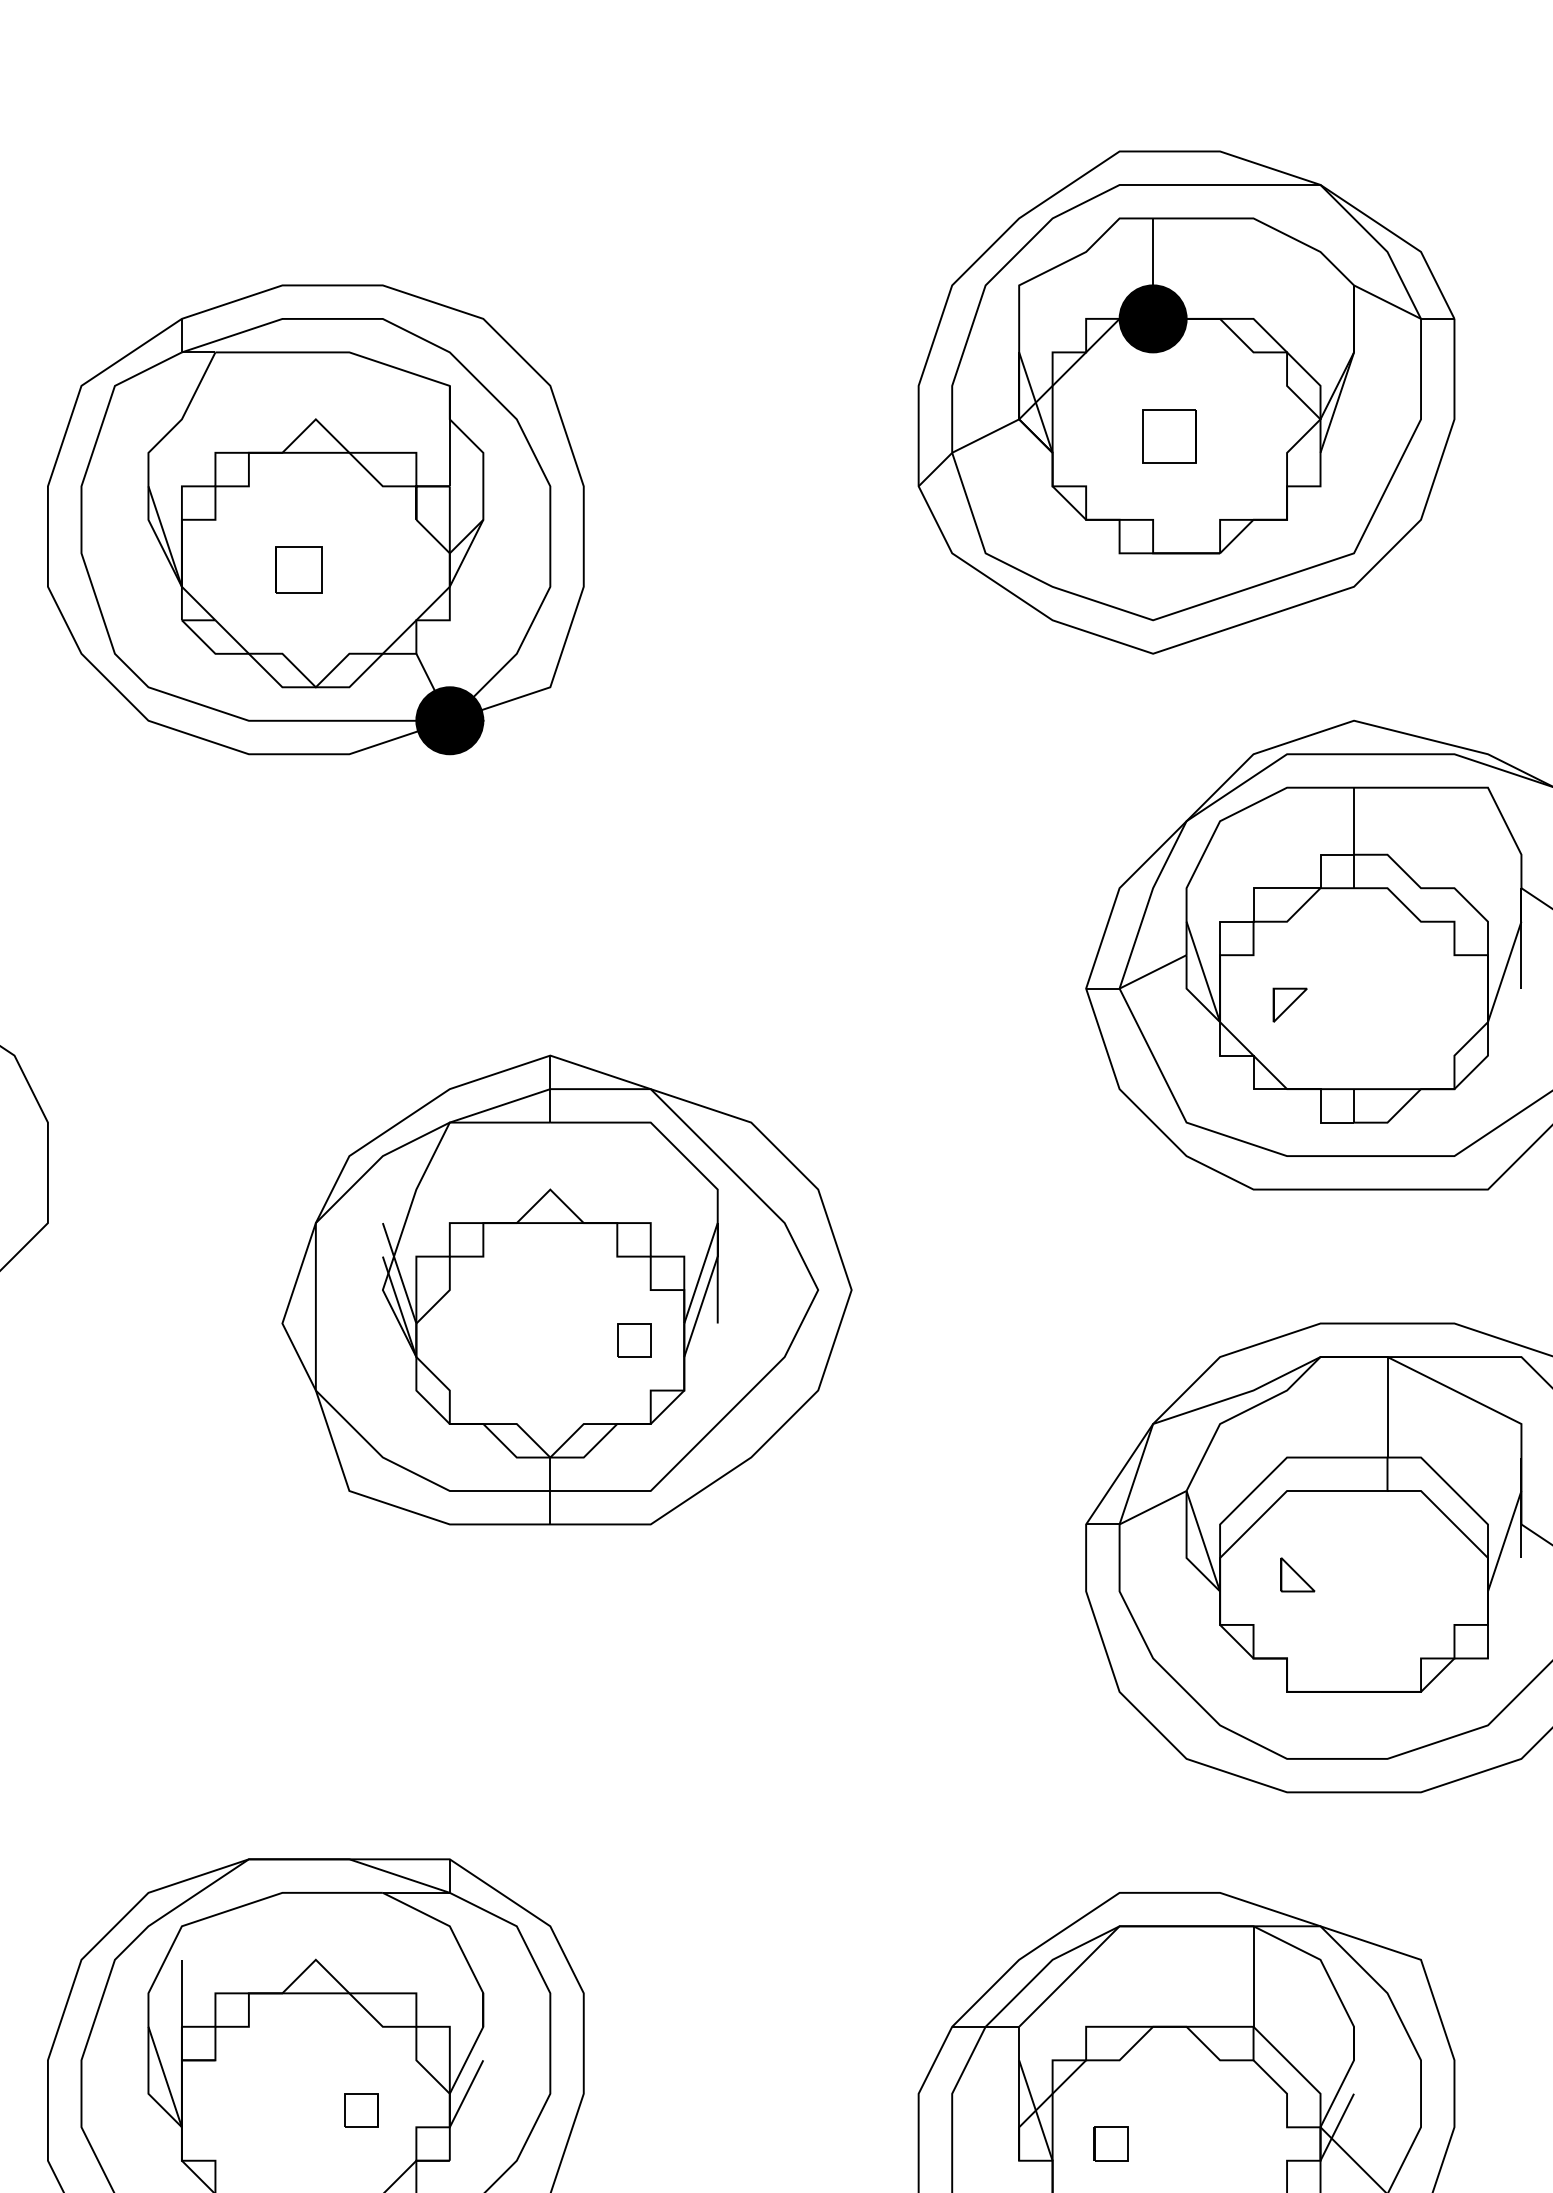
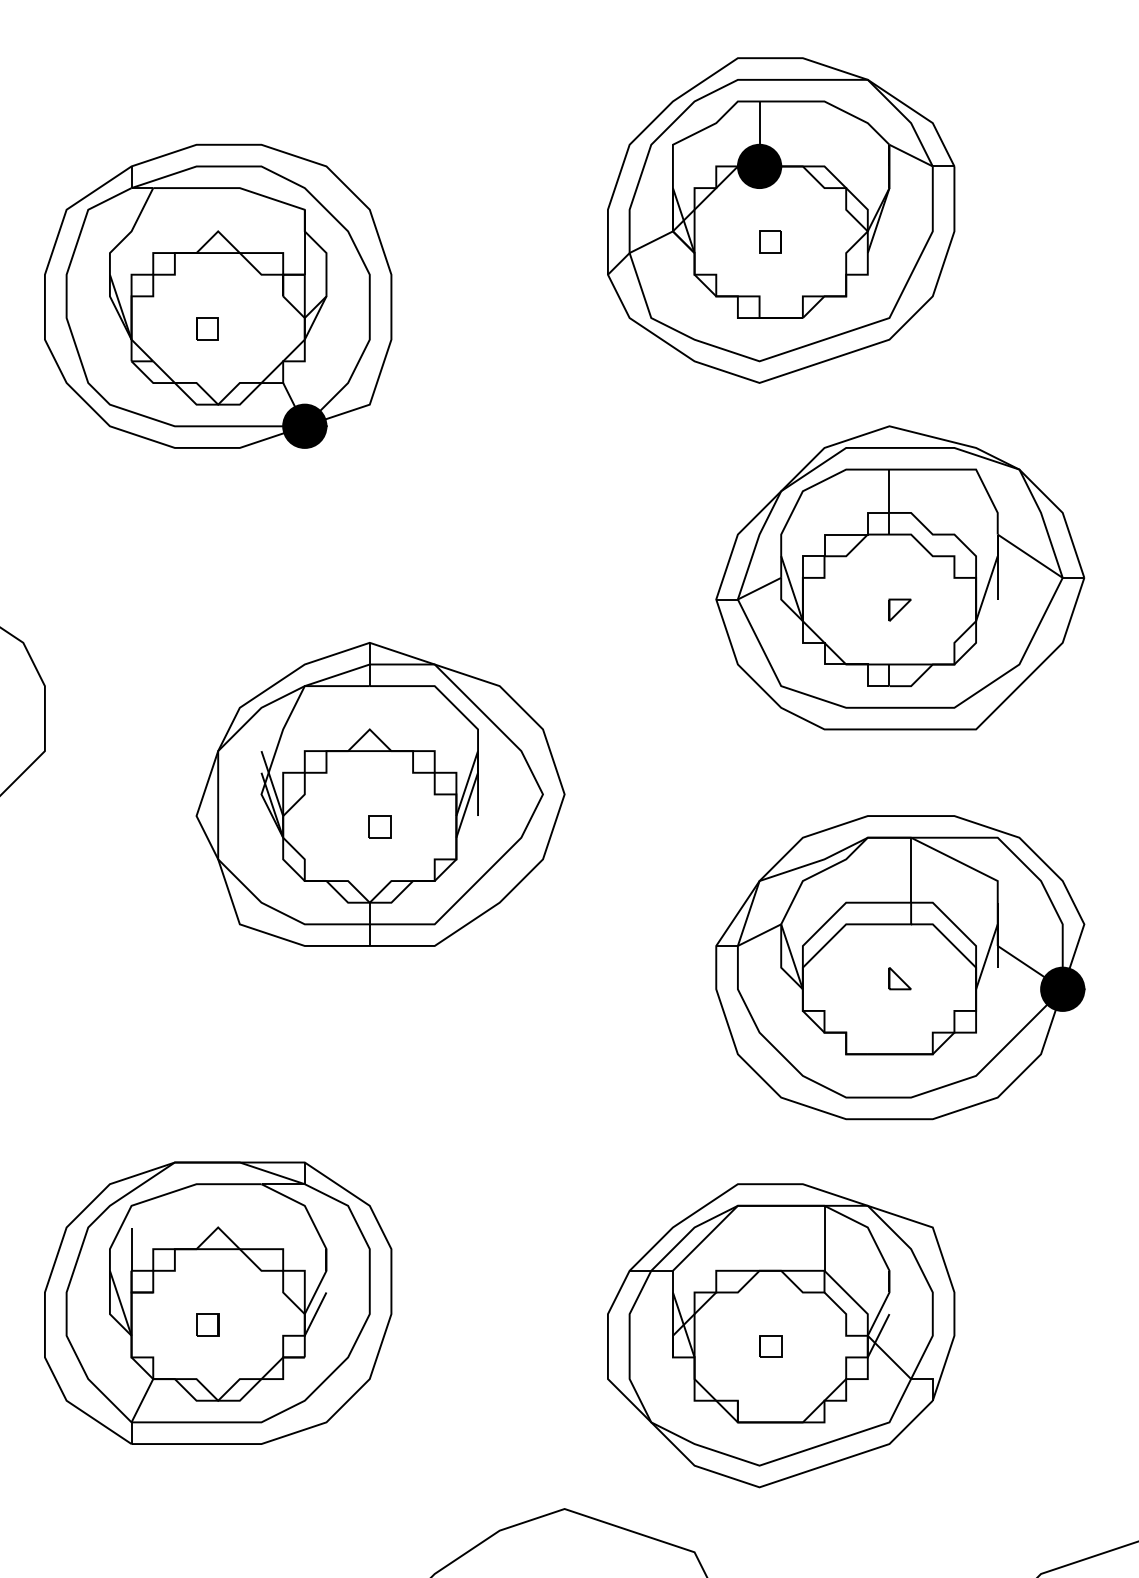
part: (1170, 434) -> (770, 241), size x0.62
part: (299, 569) -> (207, 328), size x0.71
part: (1289, 1004) -> (899, 609), moved
part: (633, 1339) -> (379, 826), moved
part: (1296, 1574) -> (899, 978), moved
part: (361, 2109) -> (207, 1324), moved
part: (1111, 2143) -> (770, 1346), moved

